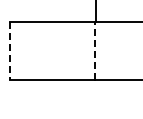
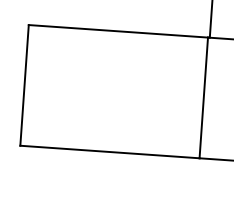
line: (9, 50) -> (24, 84), dashed -> solid
line: (95, 50) -> (204, 97), dashed -> solid

